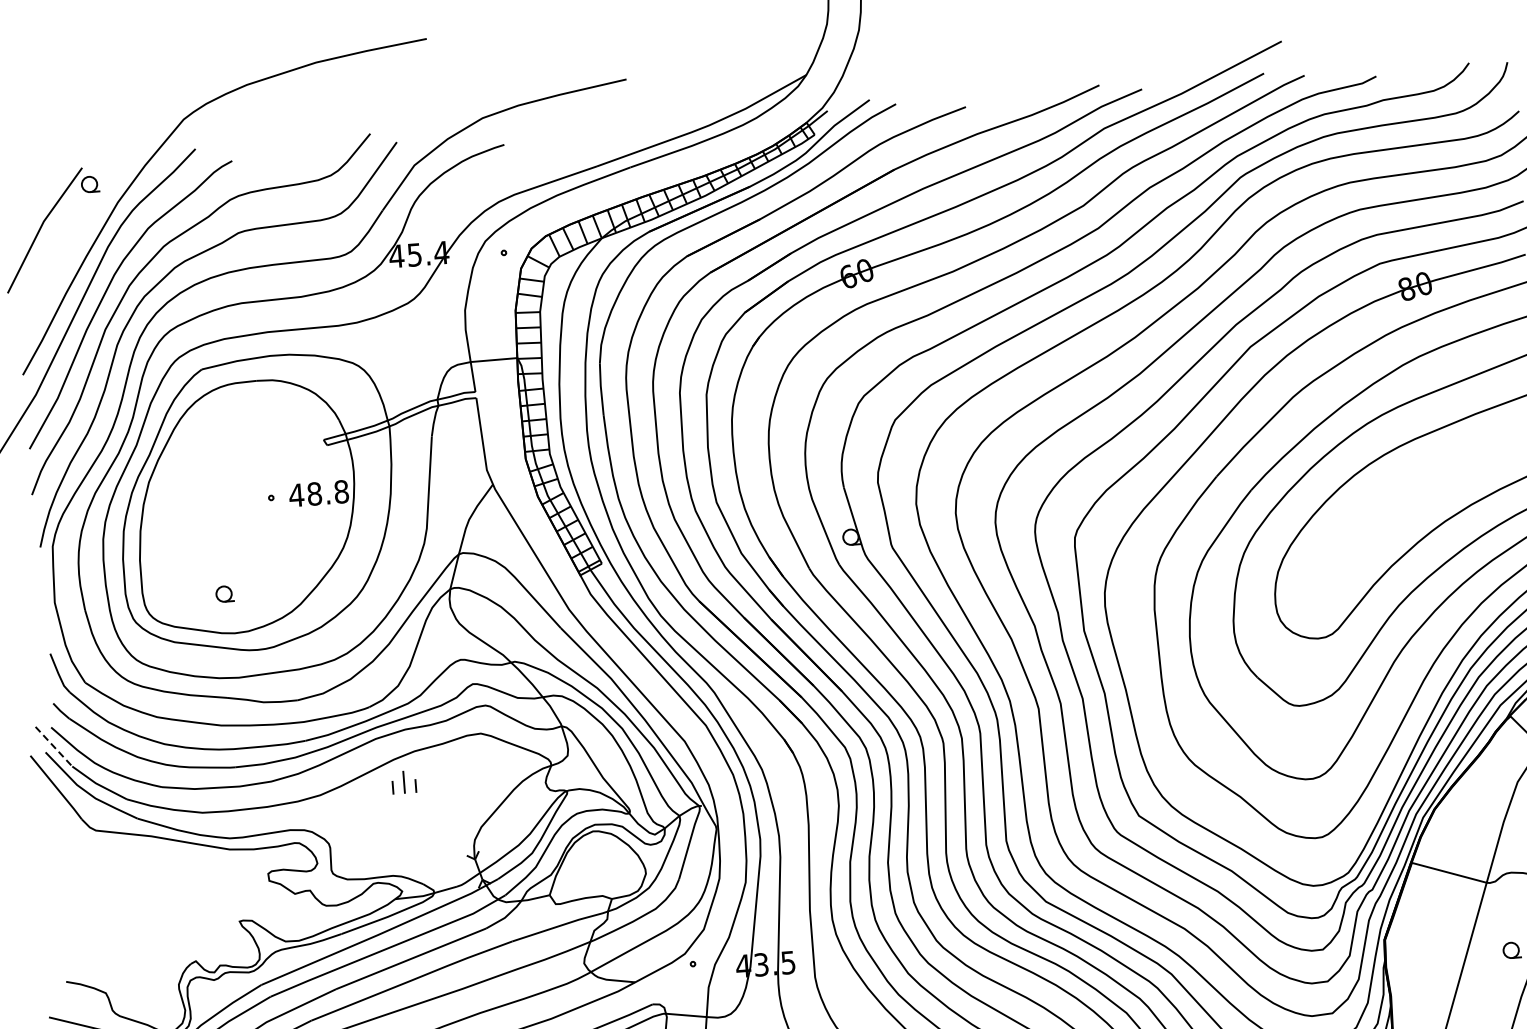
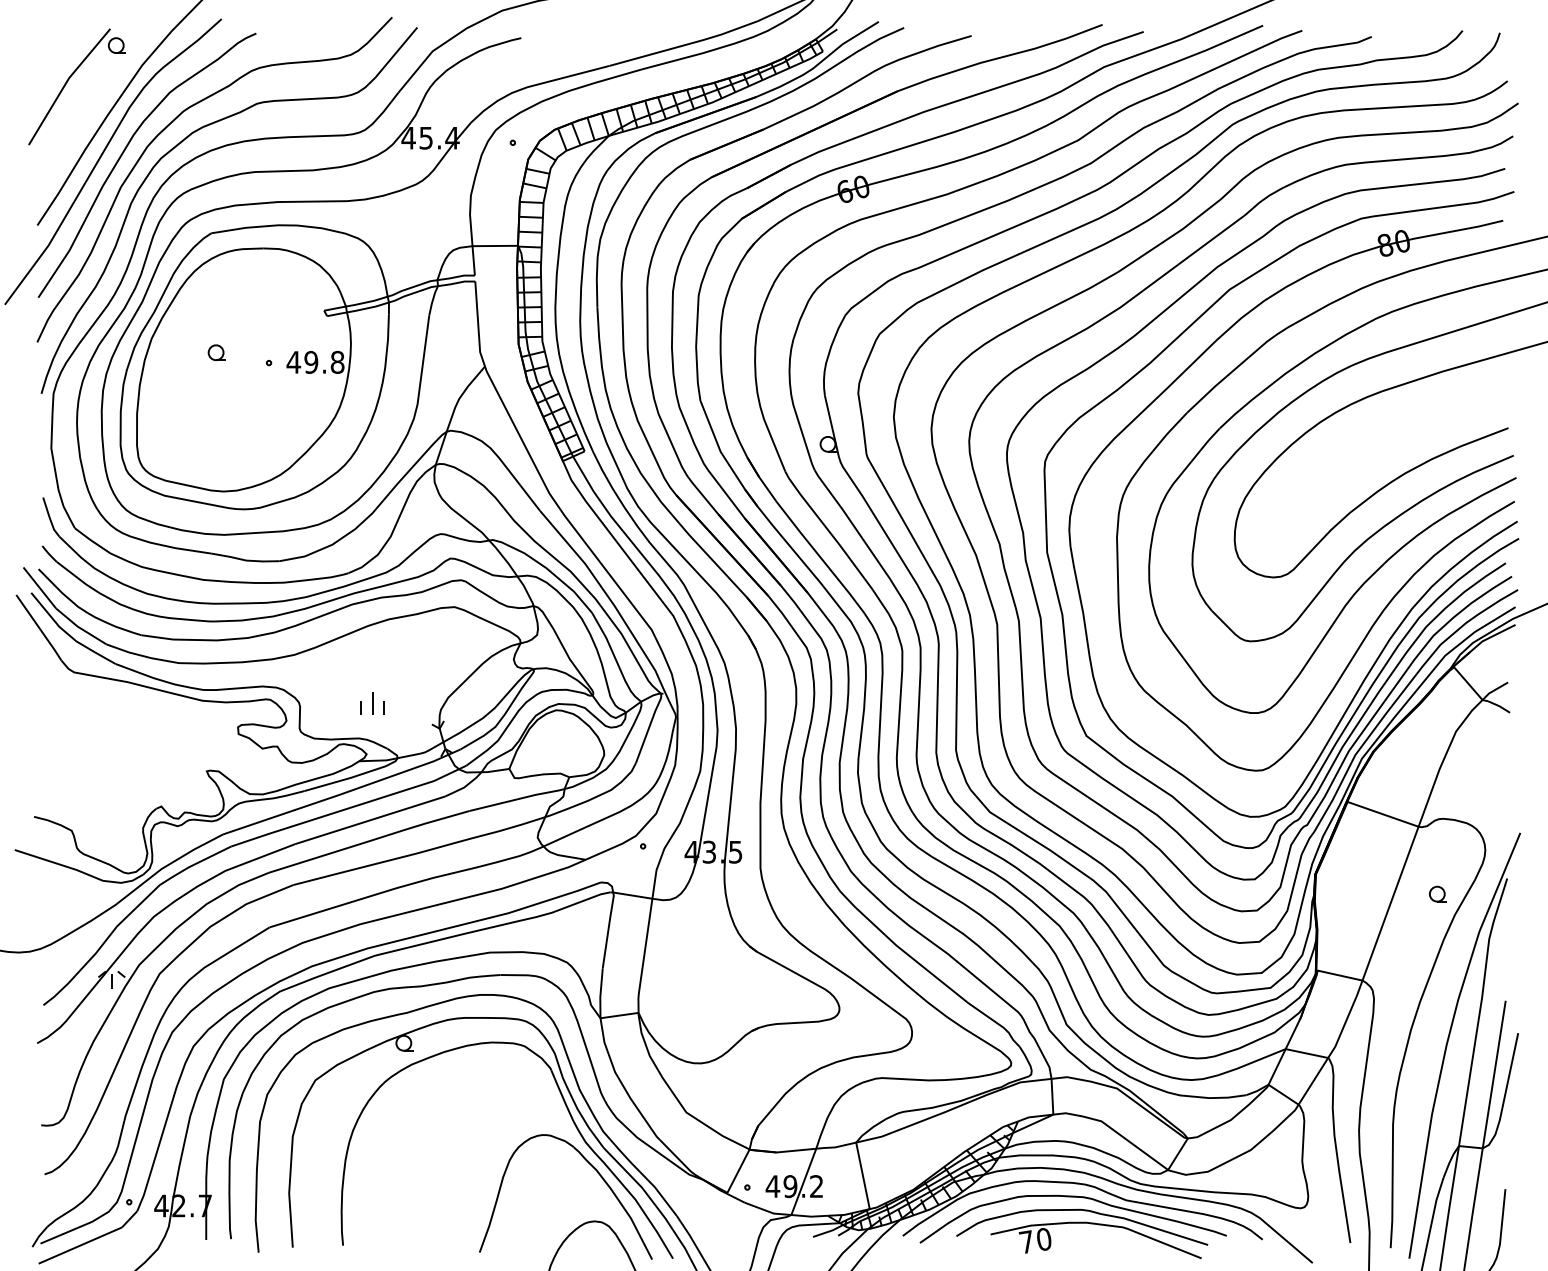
text: (314, 494) -> (311, 362), 48.8 -> 49.8
part: (224, 593) -> (216, 352), moved
line: (54, 747) -> (40, 588), dashed -> solid
part: (404, 782) -> (372, 703), moved

